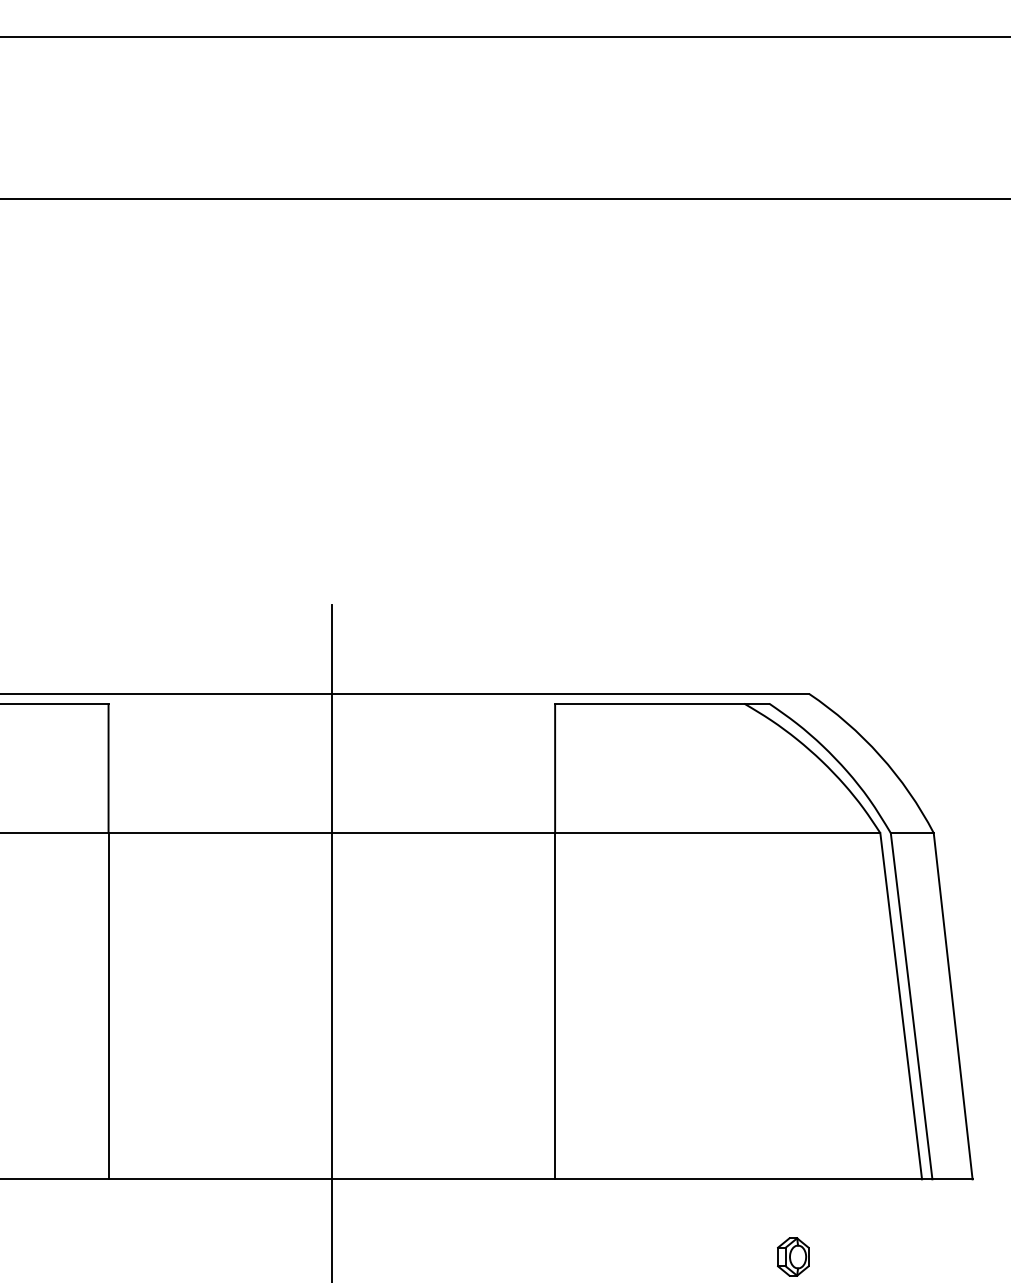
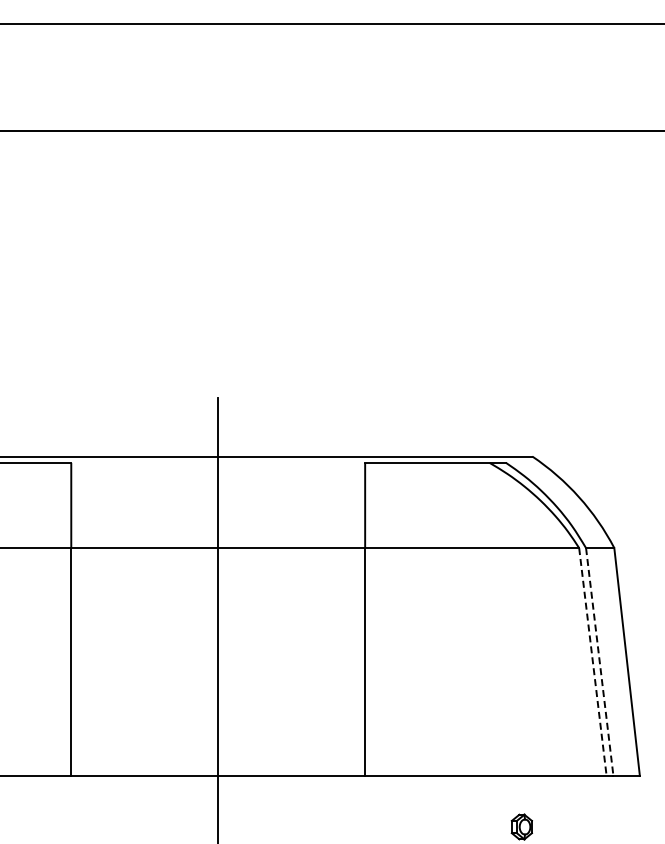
line: (900, 1006) -> (592, 662), solid -> dashed
line: (911, 1006) -> (599, 662), solid -> dashed

